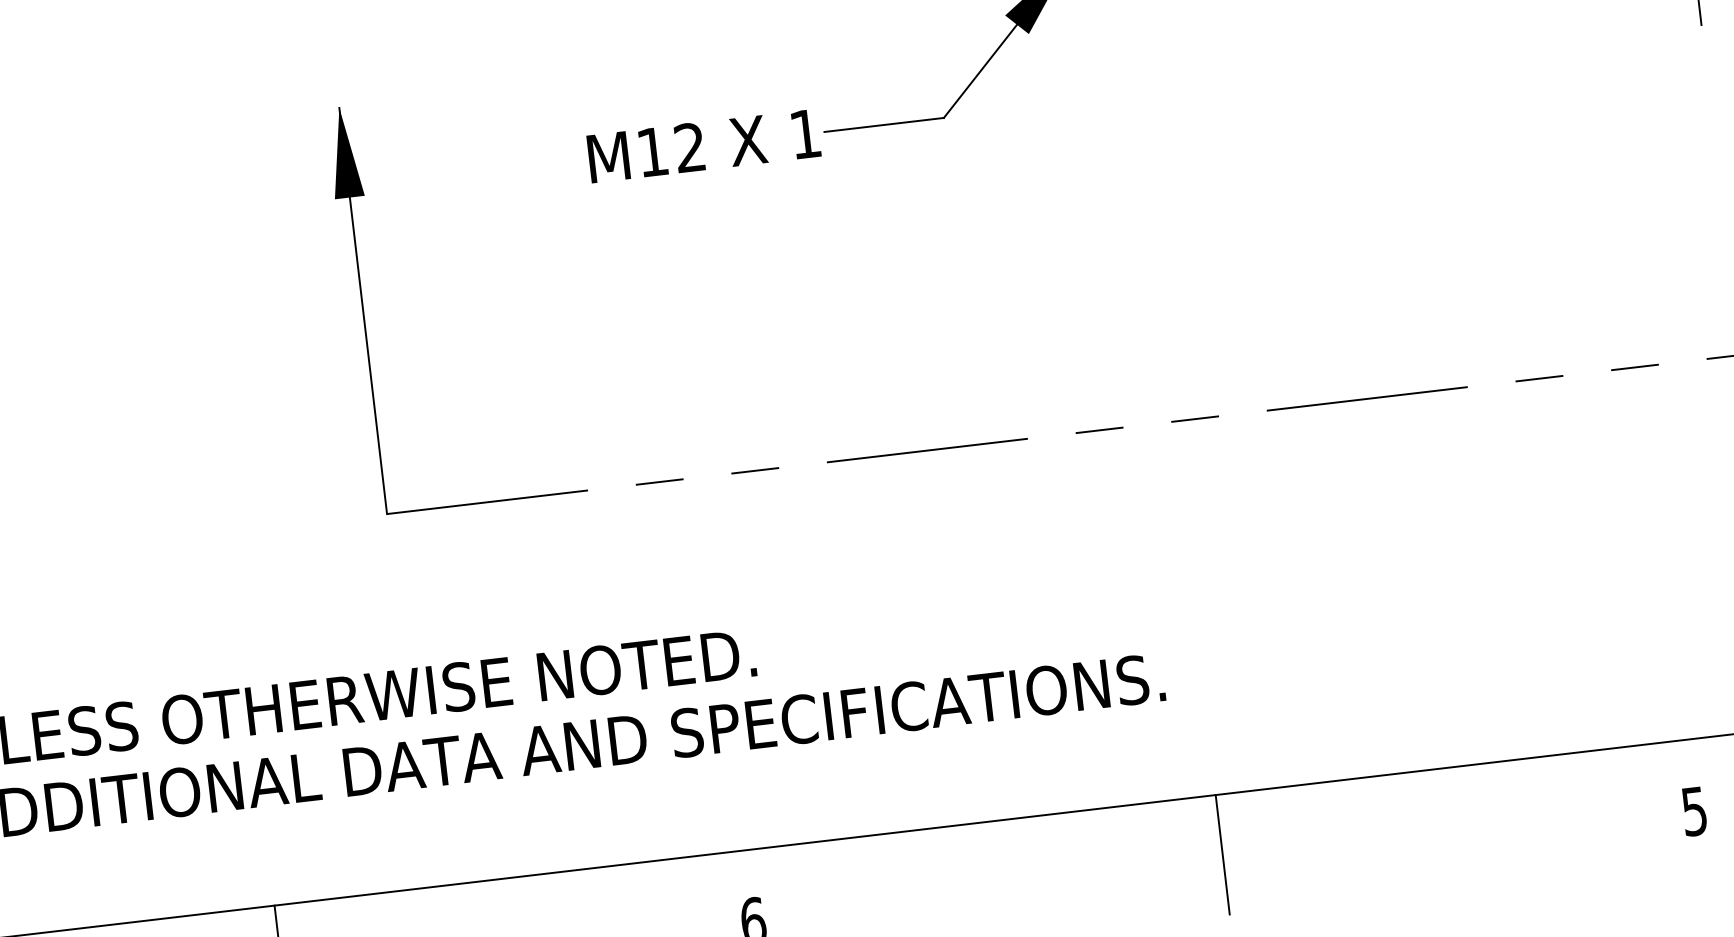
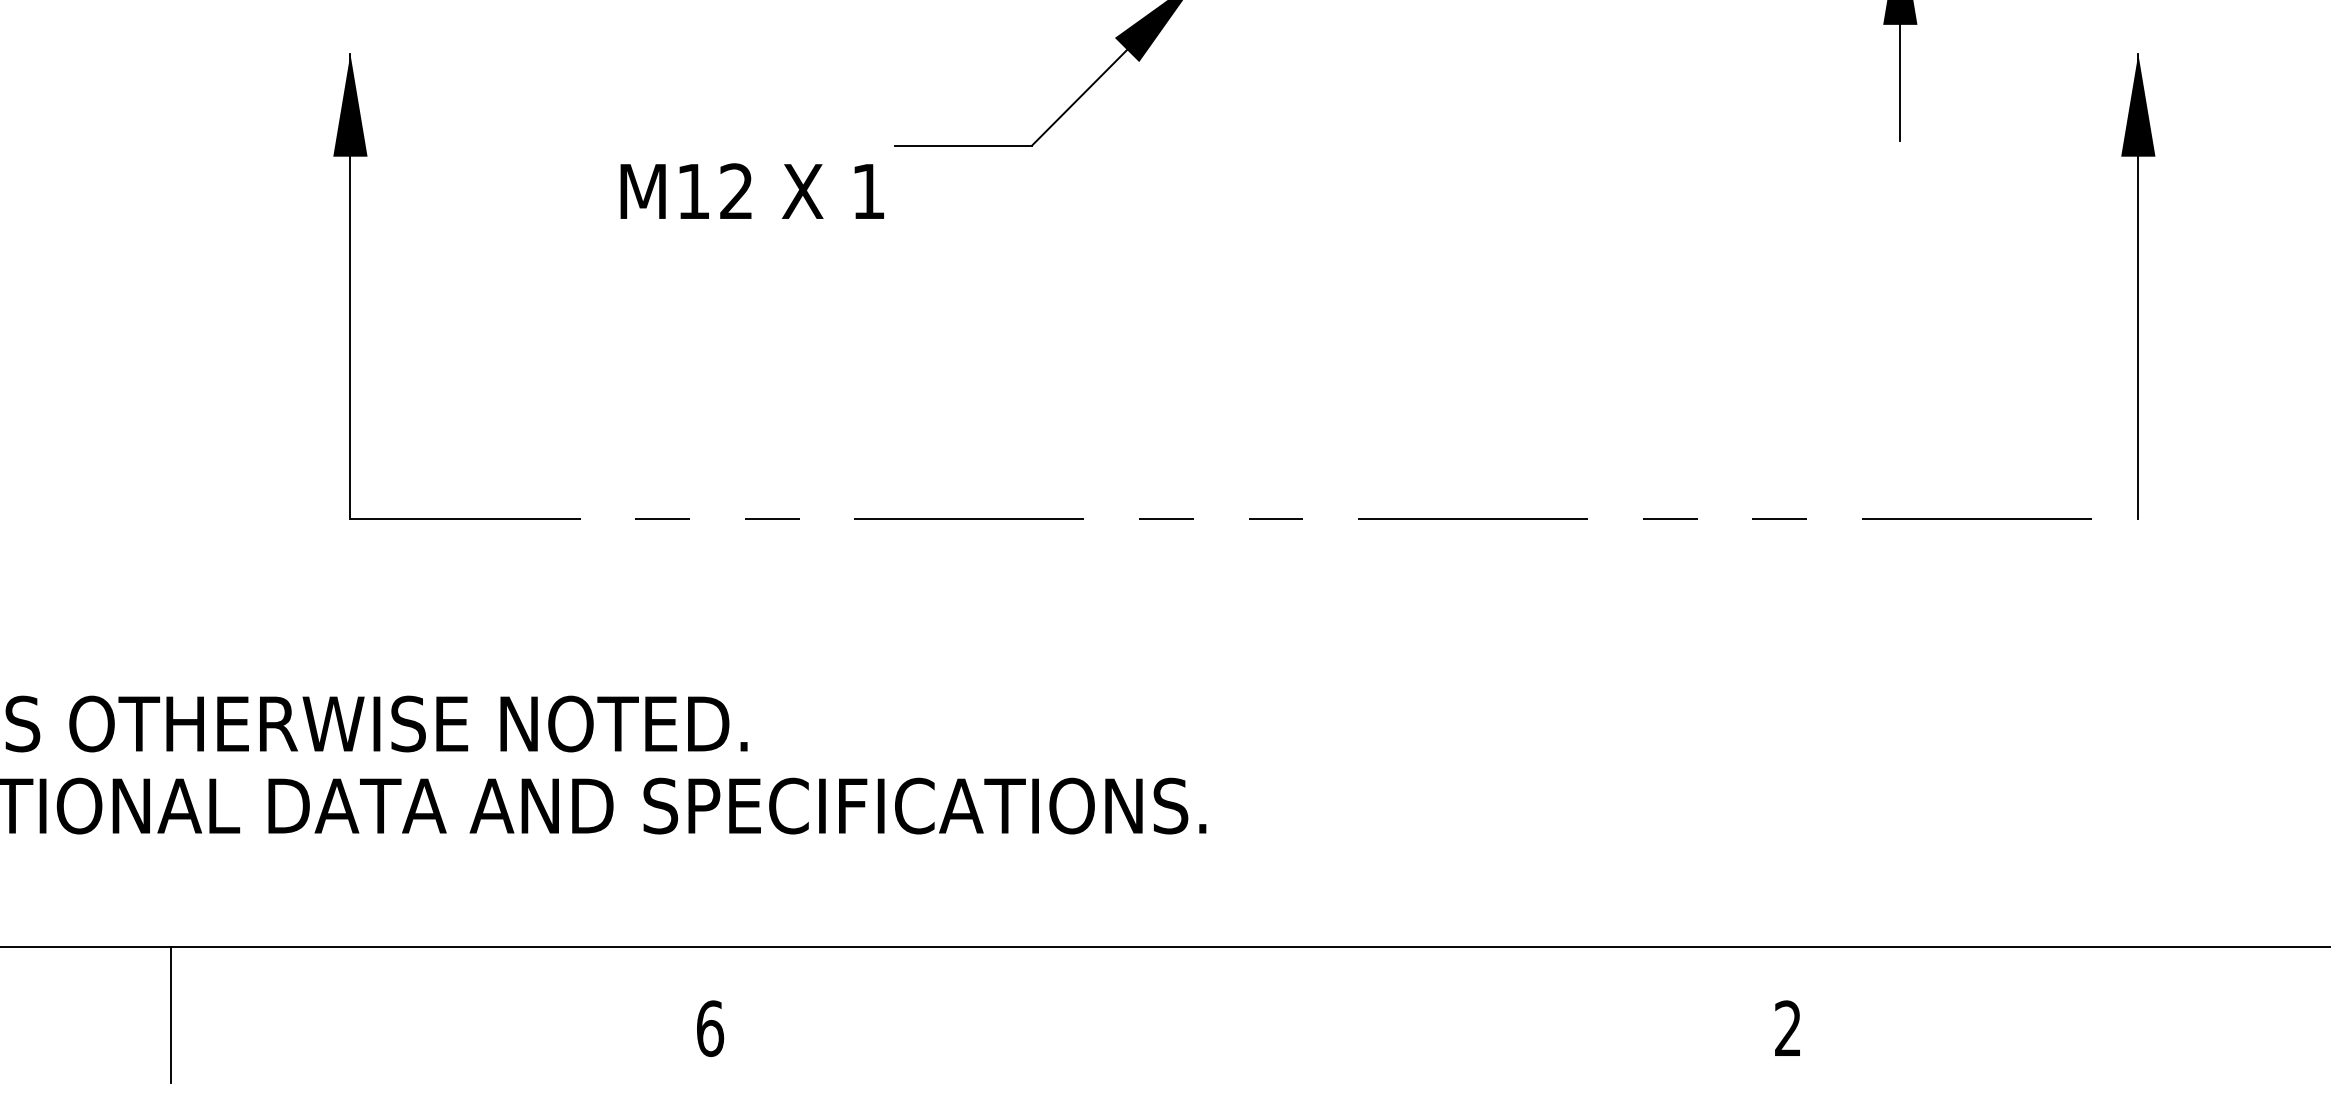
text: (703, 145) -> (751, 190), moved
text: (1694, 811) -> (1787, 1028), 5 -> 2
line: (1222, 854) -> (1249, 1014), removed

